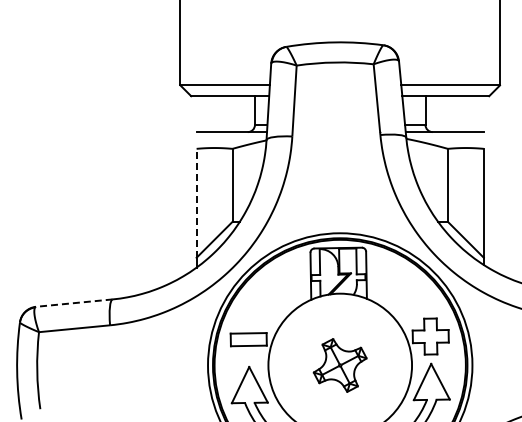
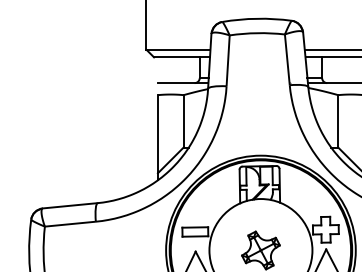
line: (196, 202) -> (157, 133), dashed -> solid
line: (73, 303) -> (69, 206), dashed -> solid

